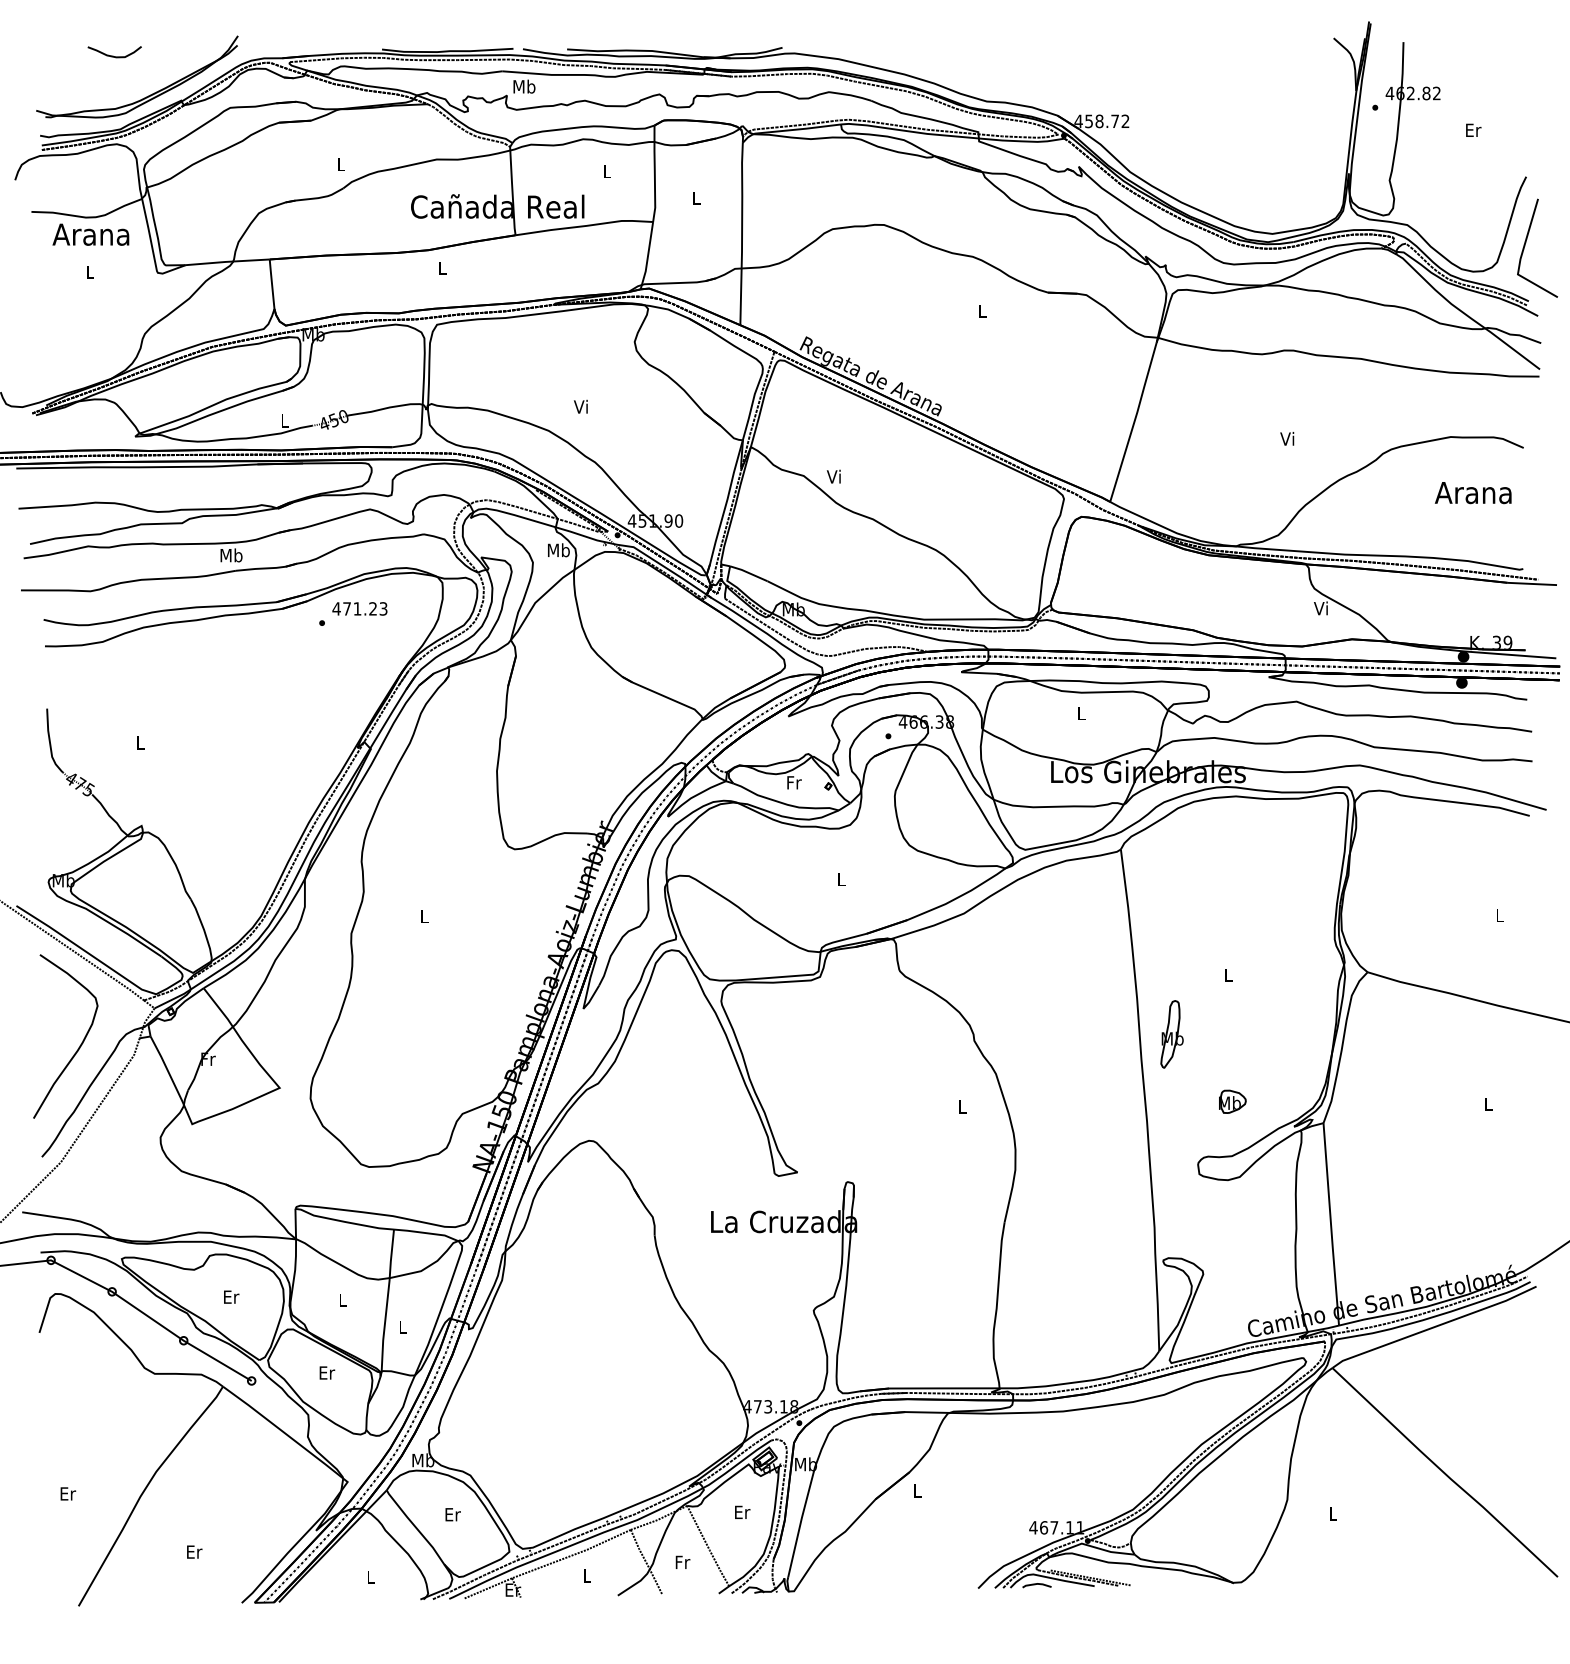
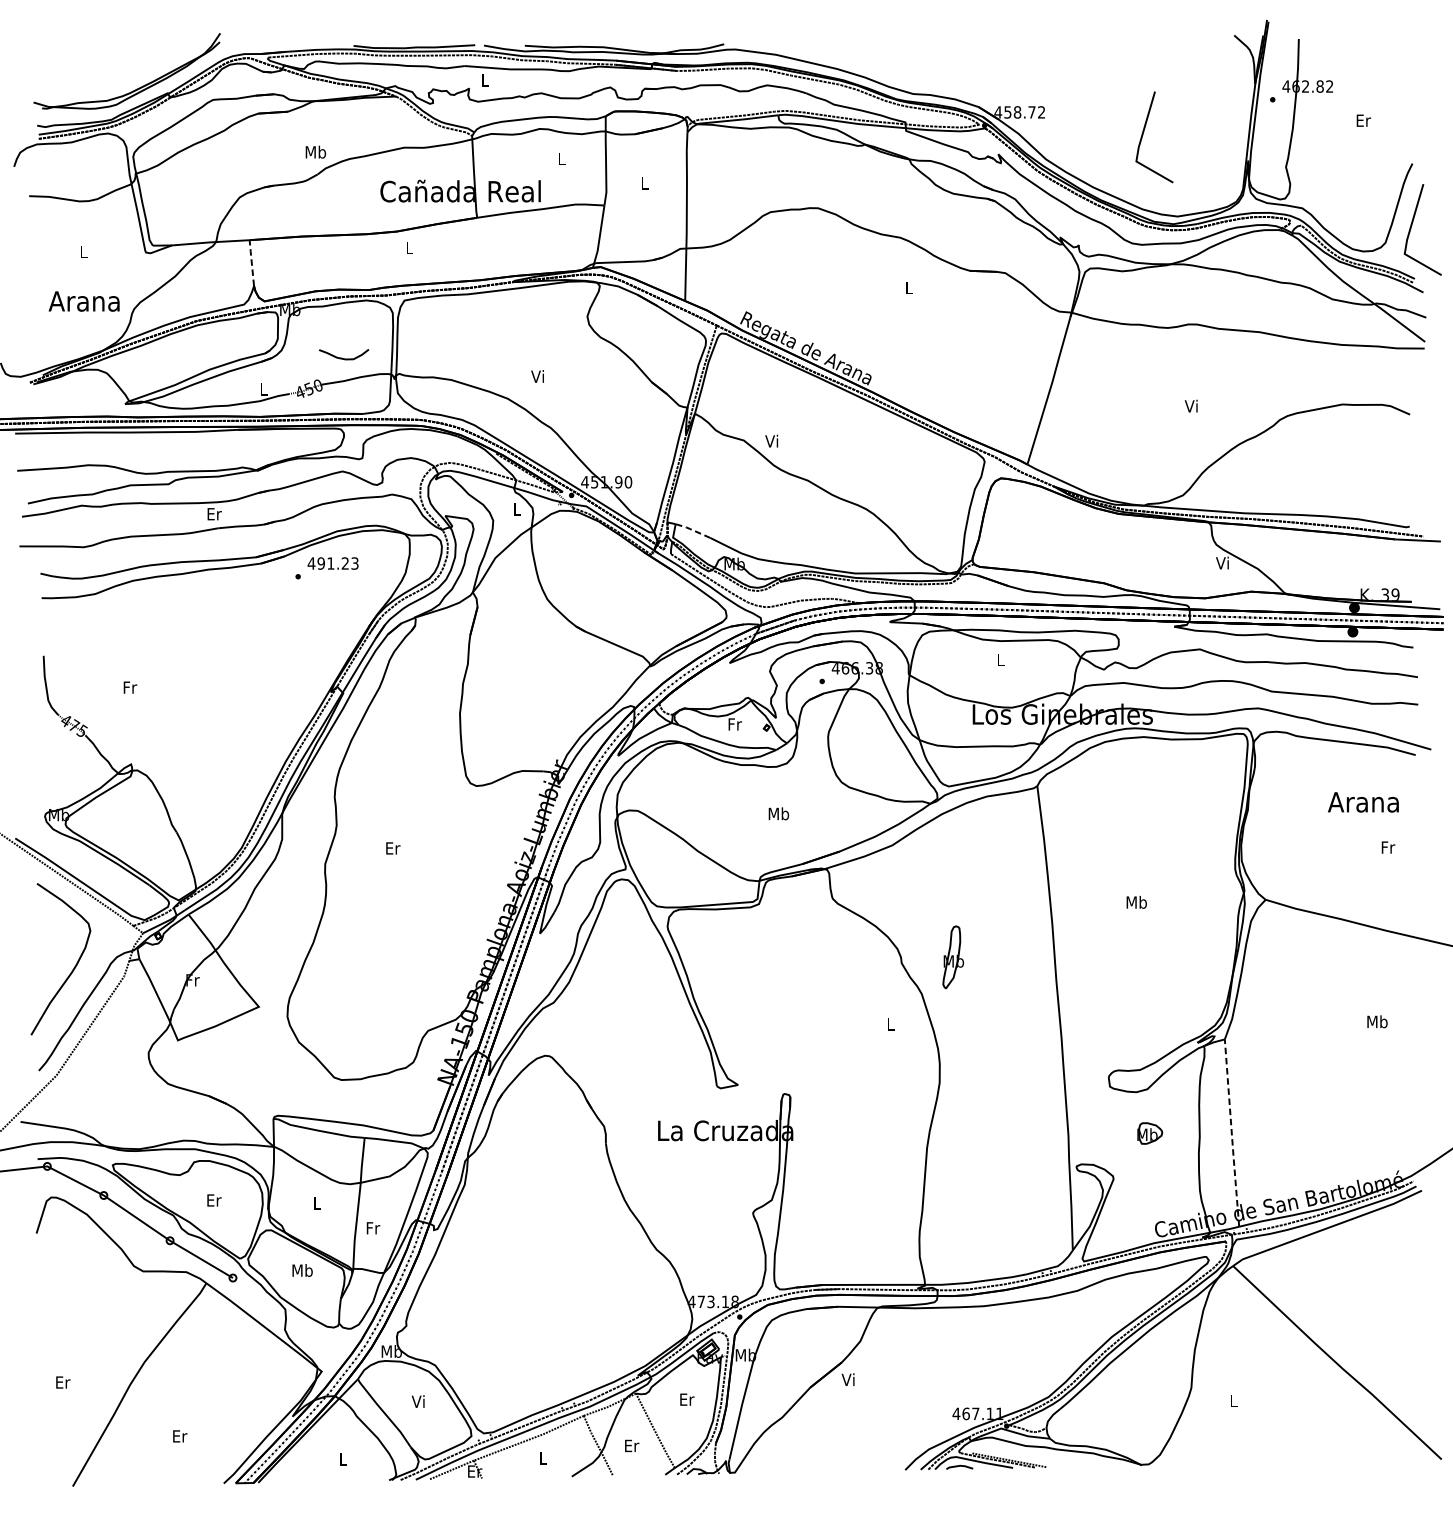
curve: (113, 55) -> (342, 357), moved
text: (524, 86) -> (485, 80), Mb -> L
line: (1235, 146) -> (1143, 135), added
text: (341, 164) -> (316, 152), L -> Mb
text: (90, 234) -> (83, 301), moved
line: (272, 283) -> (252, 262), solid -> dashed
text: (1473, 493) -> (1363, 802), moved
text: (558, 550) -> (516, 509), Mb -> L
text: (231, 555) -> (214, 514), Mb -> Er
line: (747, 572) -> (691, 529), solid -> dashed
text: (347, 608) -> (321, 563), 471.23 -> 491.23
text: (140, 742) -> (130, 687), L -> Fr
text: (841, 879) -> (778, 813), L -> Mb
text: (1500, 915) -> (1388, 847), L -> Fr
text: (424, 916) -> (392, 848), L -> Er
text: (1228, 974) -> (1136, 901), L -> Mb
part: (1171, 1034) -> (952, 957), moved
part: (1232, 1101) -> (1149, 1133), moved
text: (1488, 1104) -> (1377, 1022), L -> Mb
line: (1331, 1224) -> (1232, 1133), solid -> dashed
text: (403, 1326) -> (373, 1227), L -> Fr
text: (326, 1372) -> (302, 1270), Er -> Mb
text: (916, 1490) -> (848, 1379), L -> Vi
text: (452, 1514) -> (418, 1401), Er -> Vi
text: (682, 1562) -> (631, 1446), Fr -> Er

